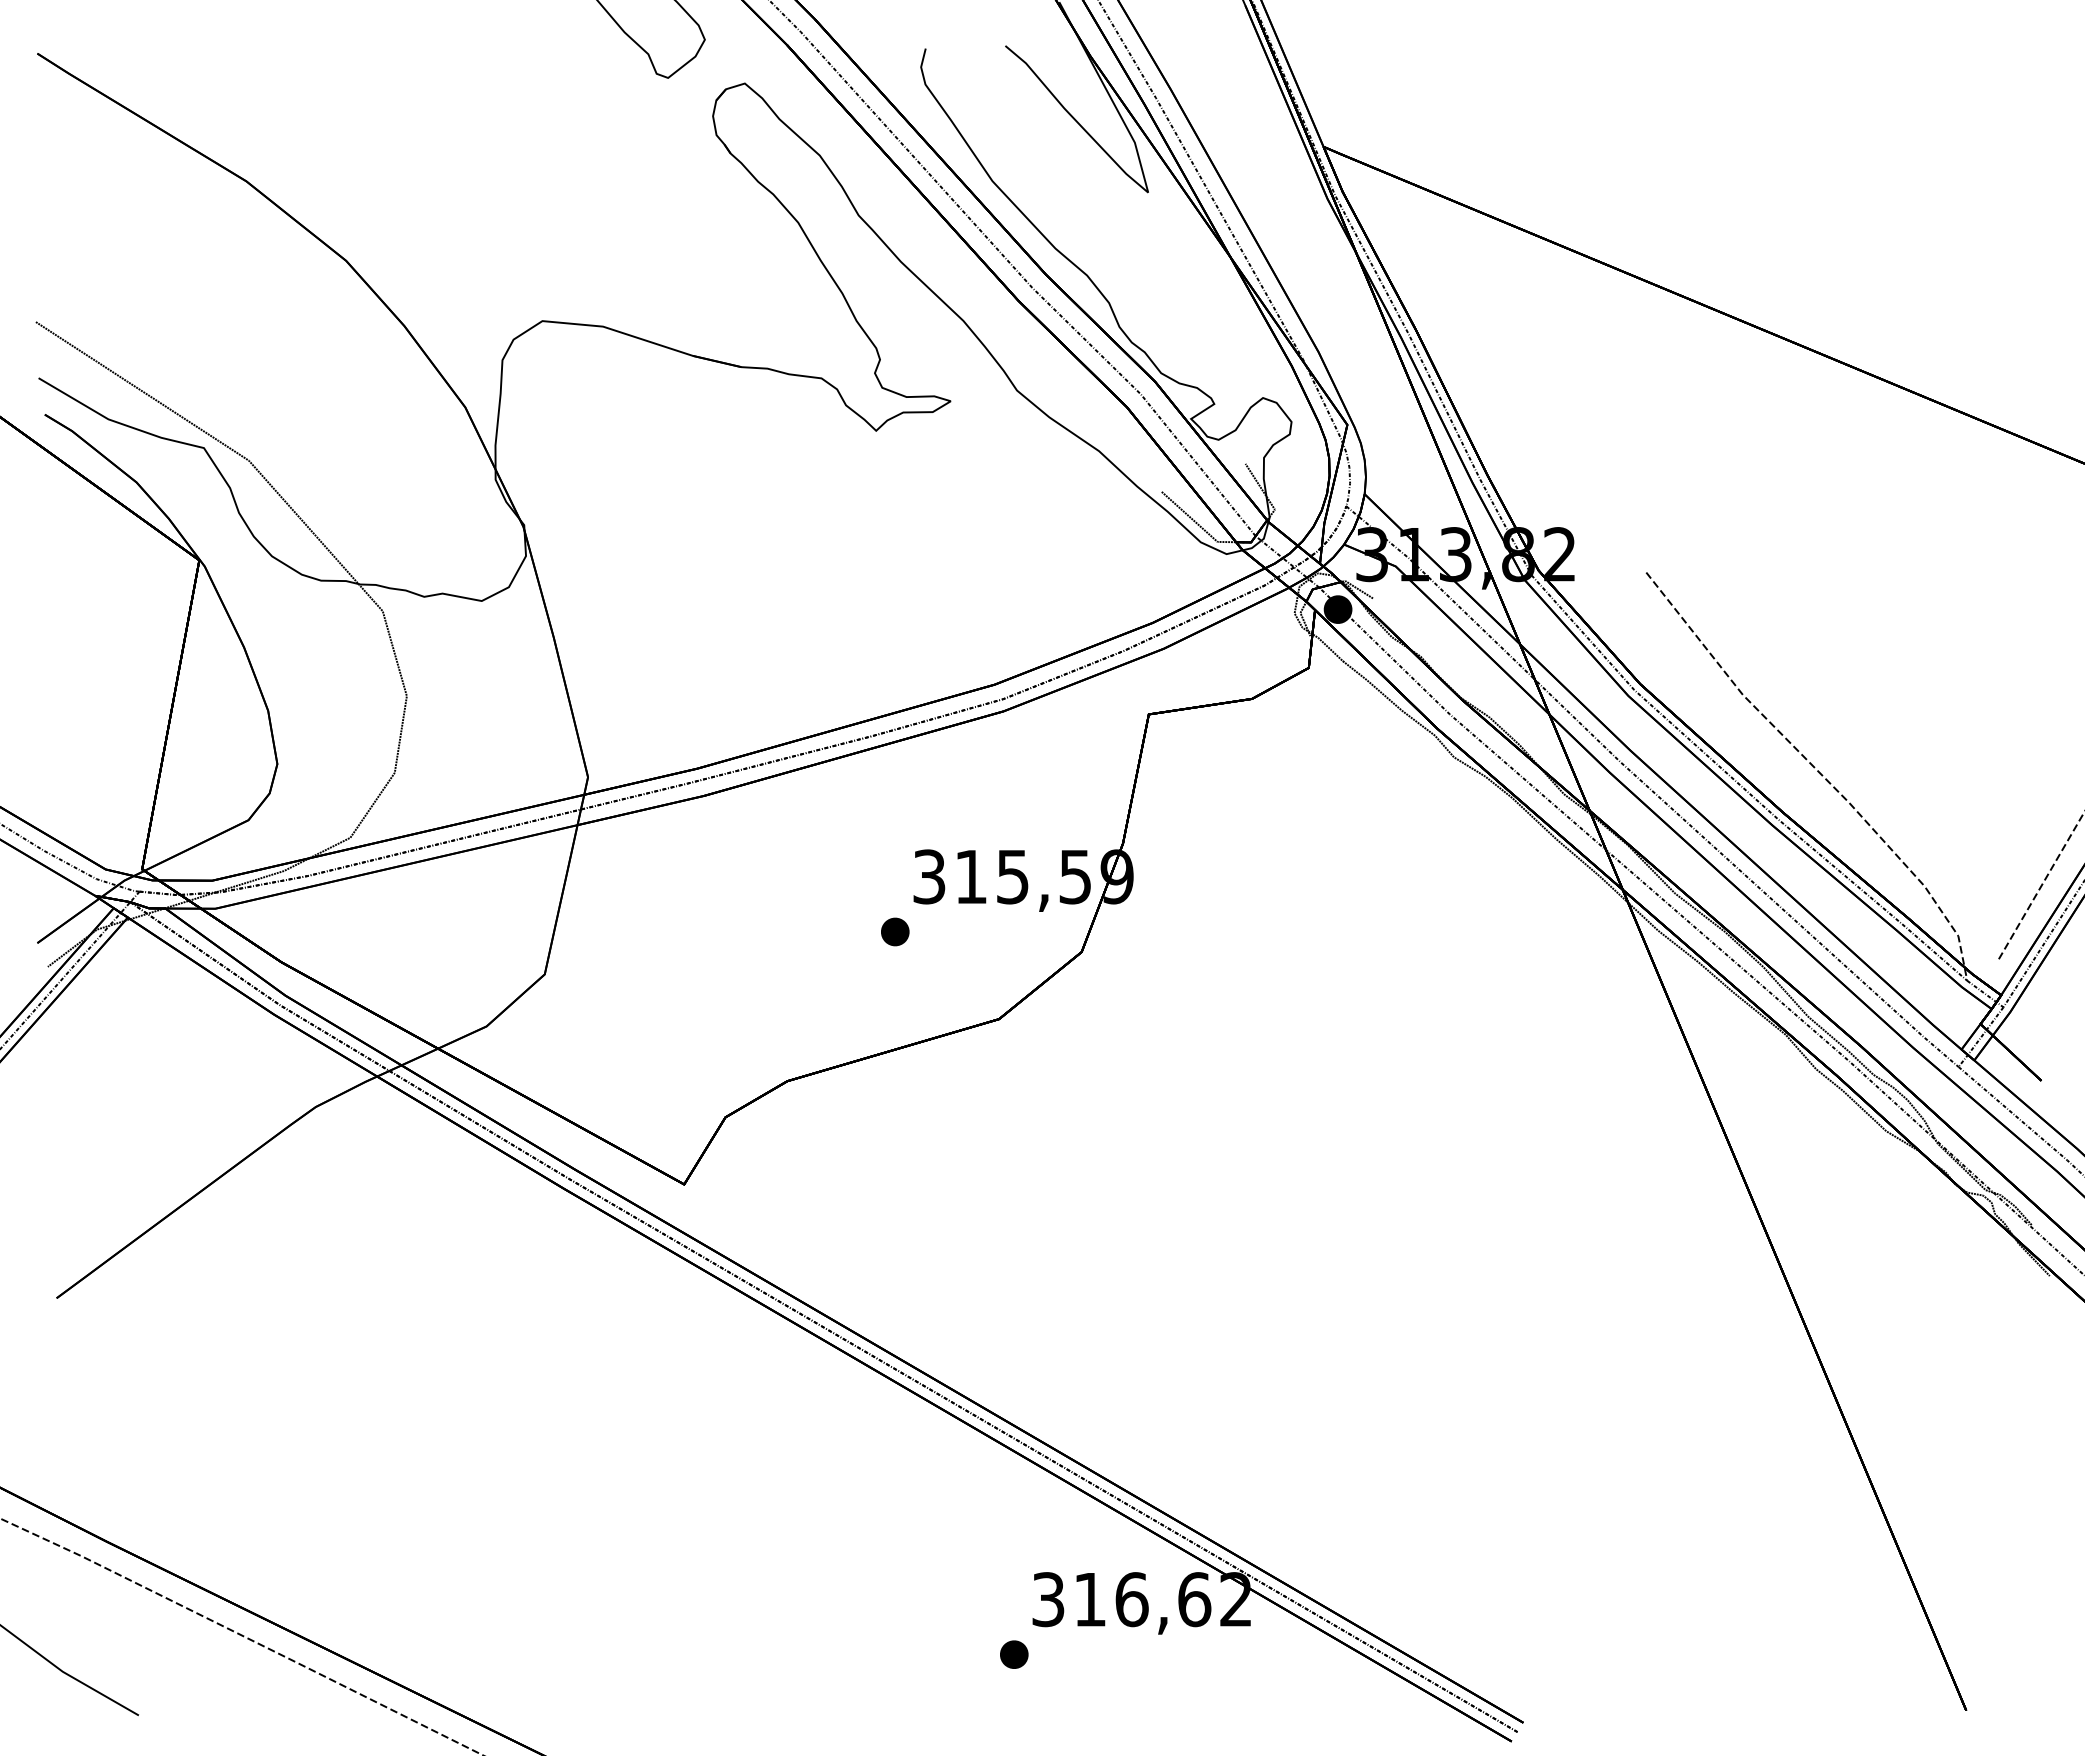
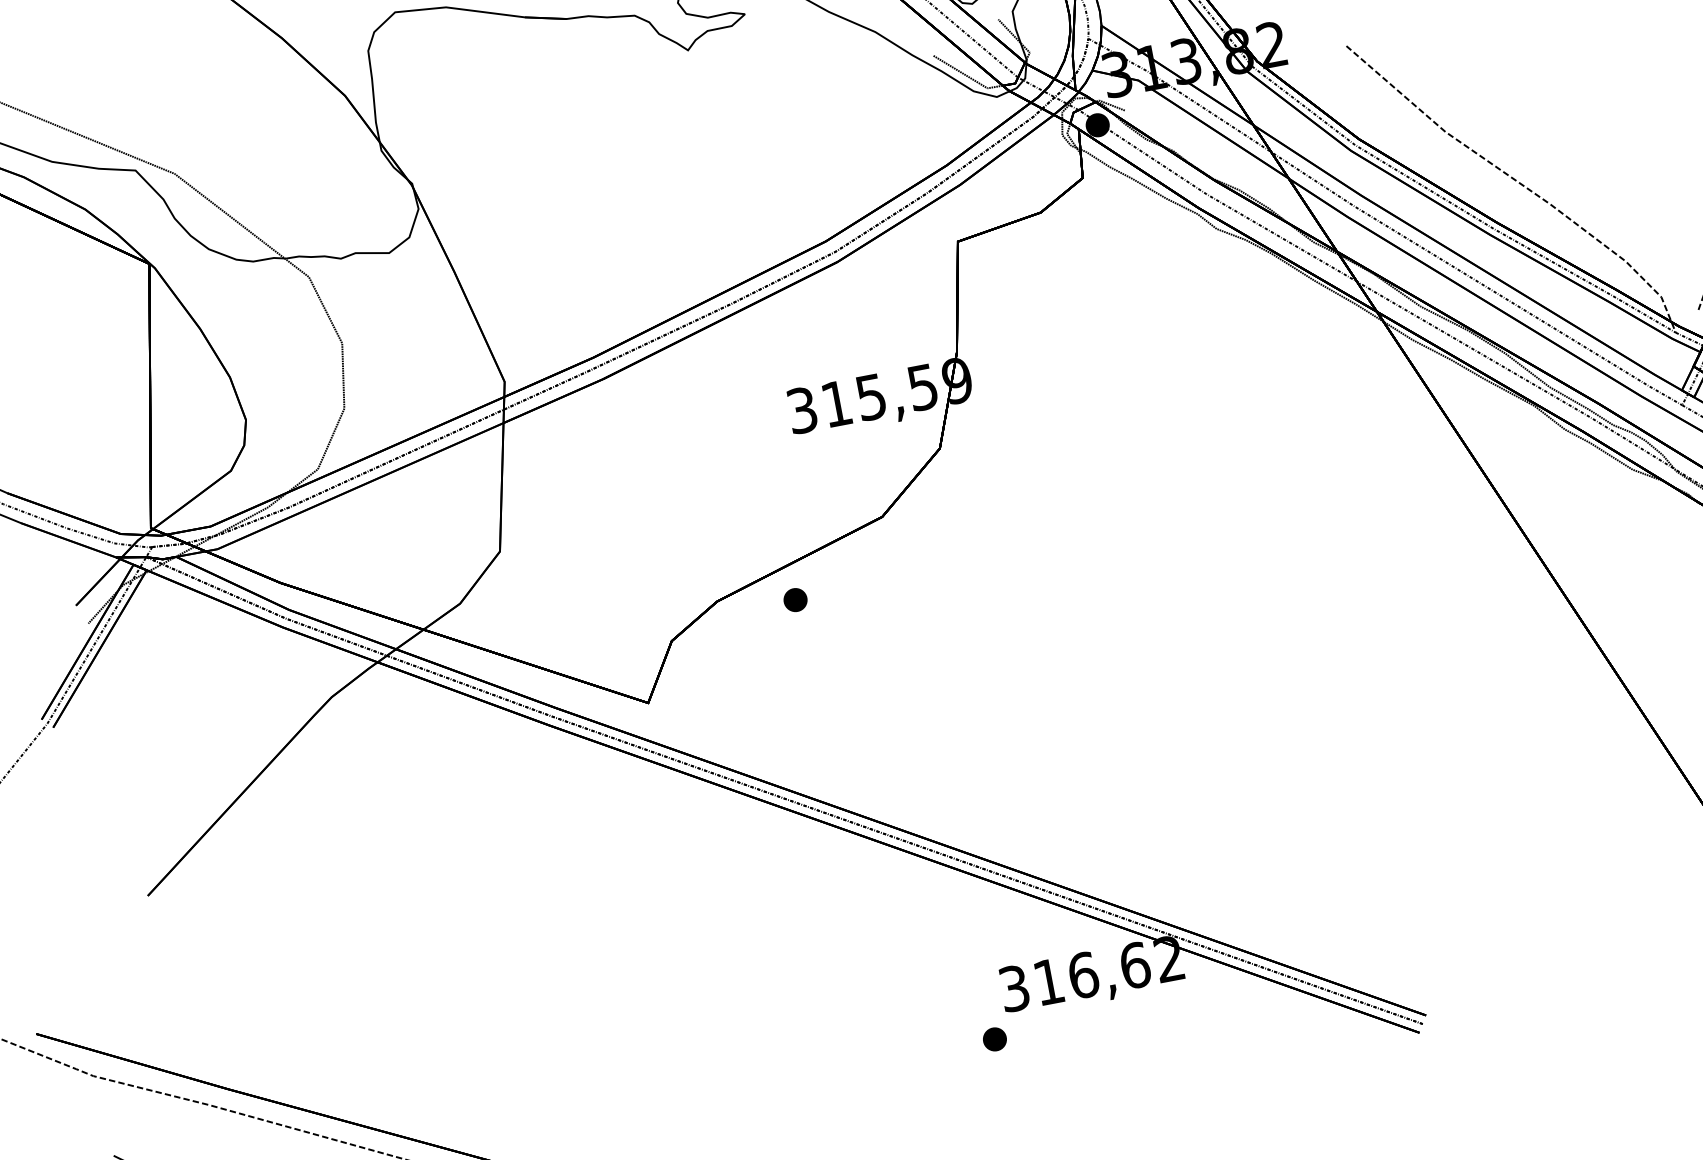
part: (895, 931) -> (795, 599), moved

